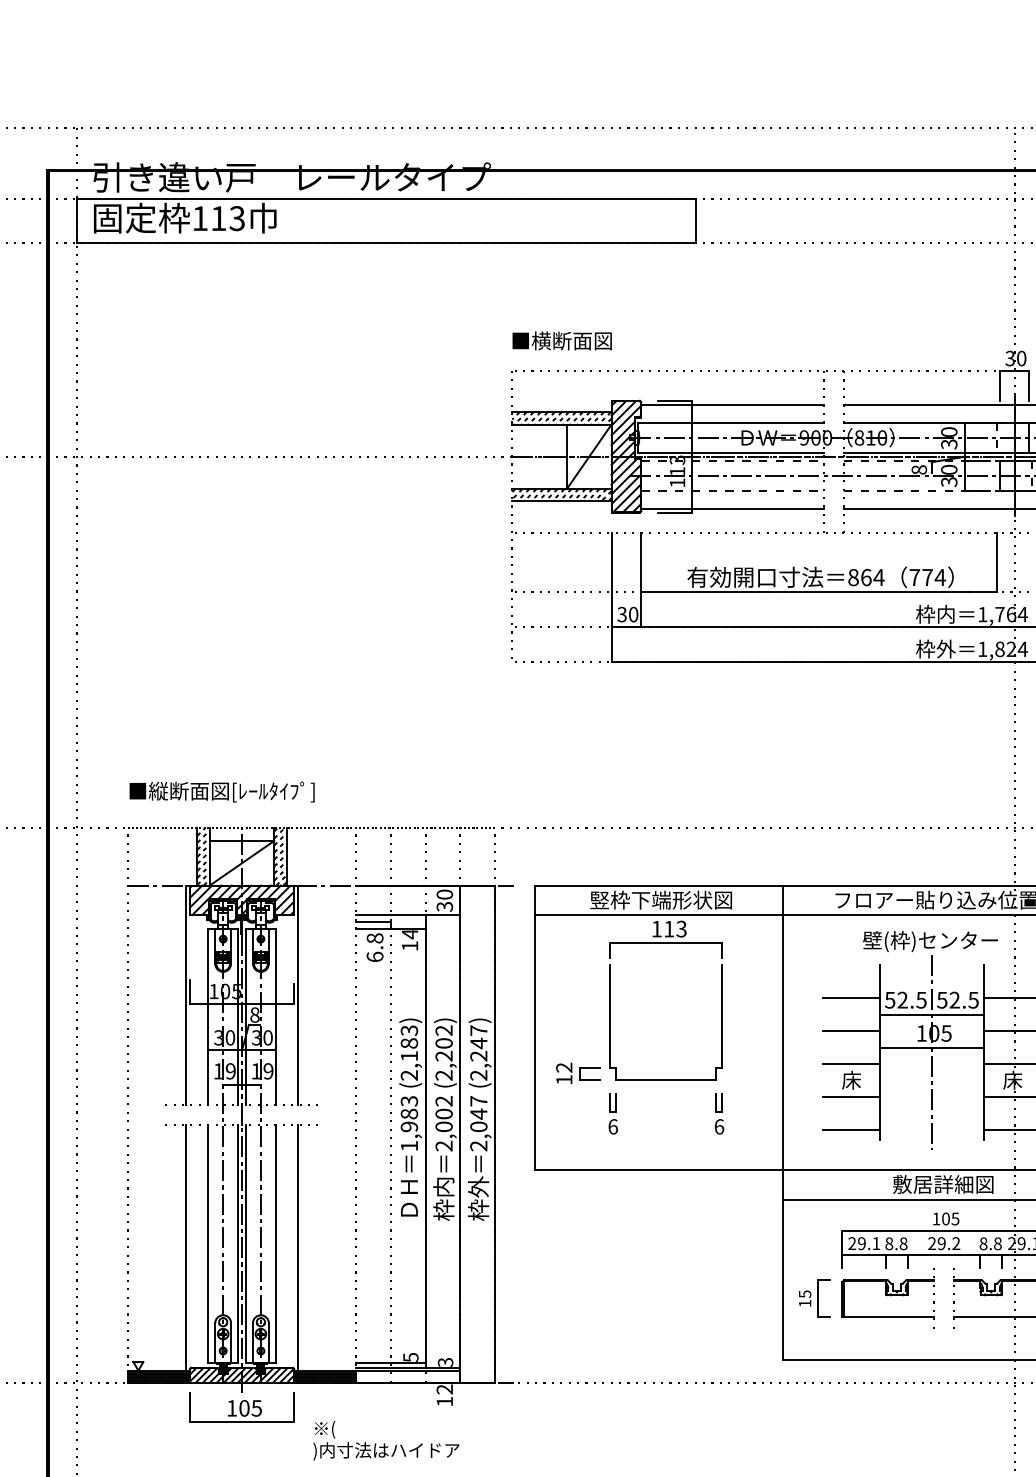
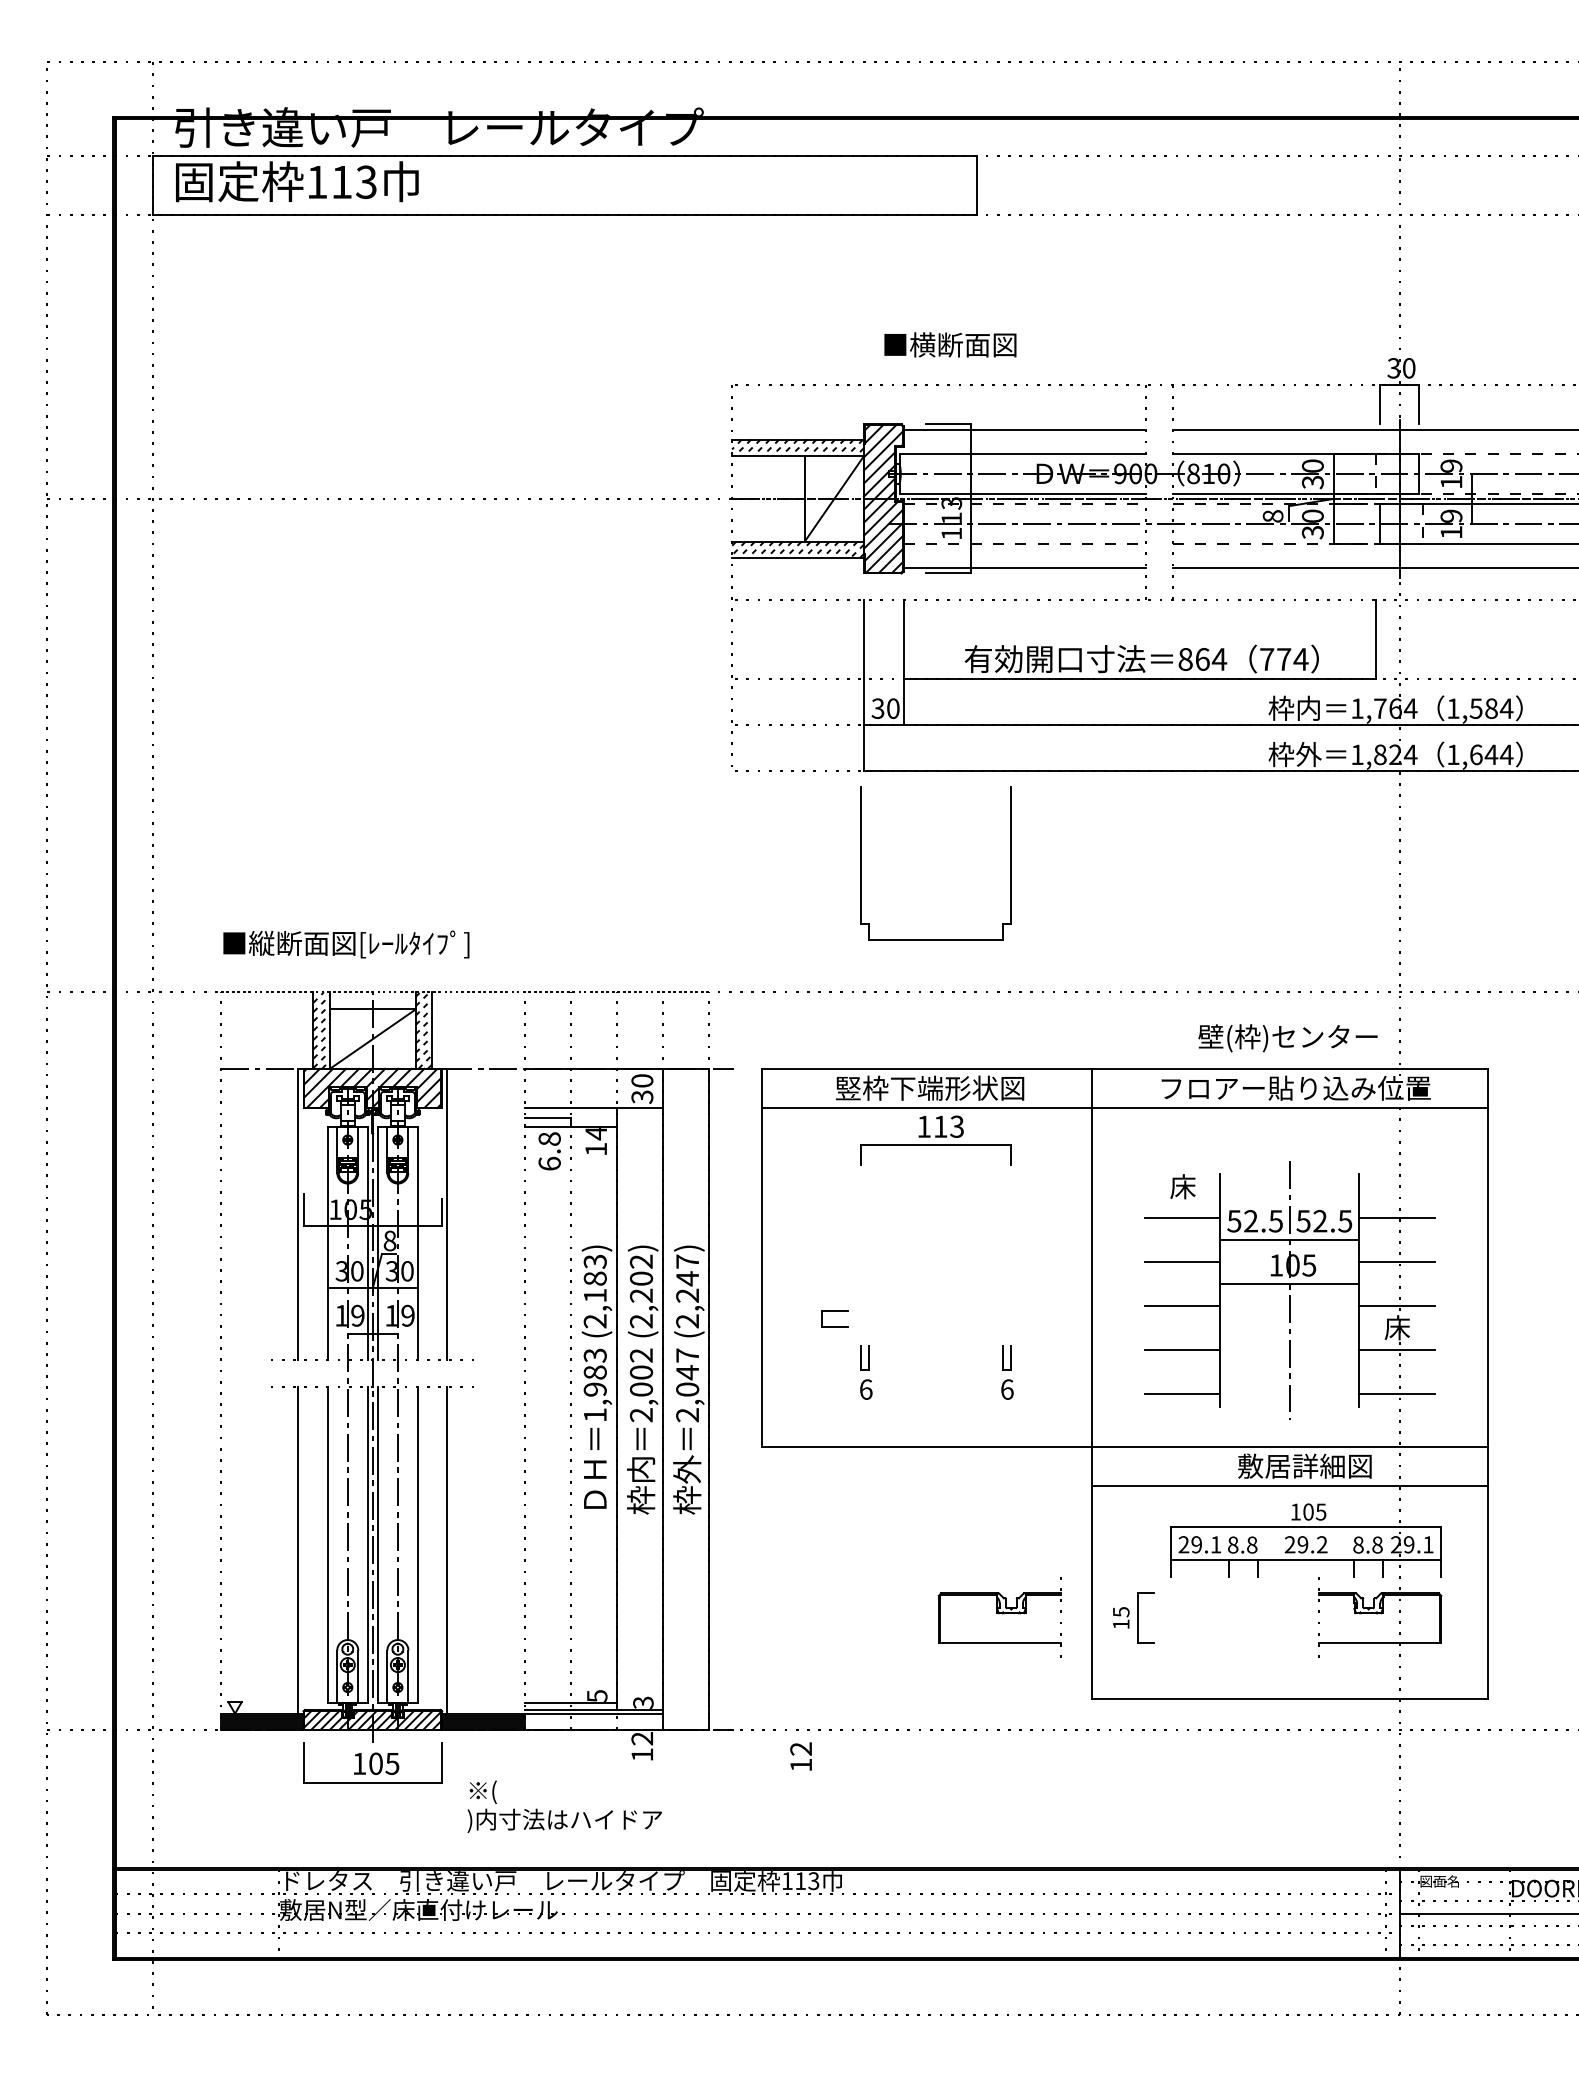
text: (562, 340) -> (950, 344), moved
text: (930, 941) -> (1287, 1038), moved
part: (609, 1022) -> (861, 863), moved
text: (563, 1073) -> (800, 1756), moved
text: (851, 1080) -> (1182, 1186), moved
part: (888, 1298) -> (999, 1617), moved

